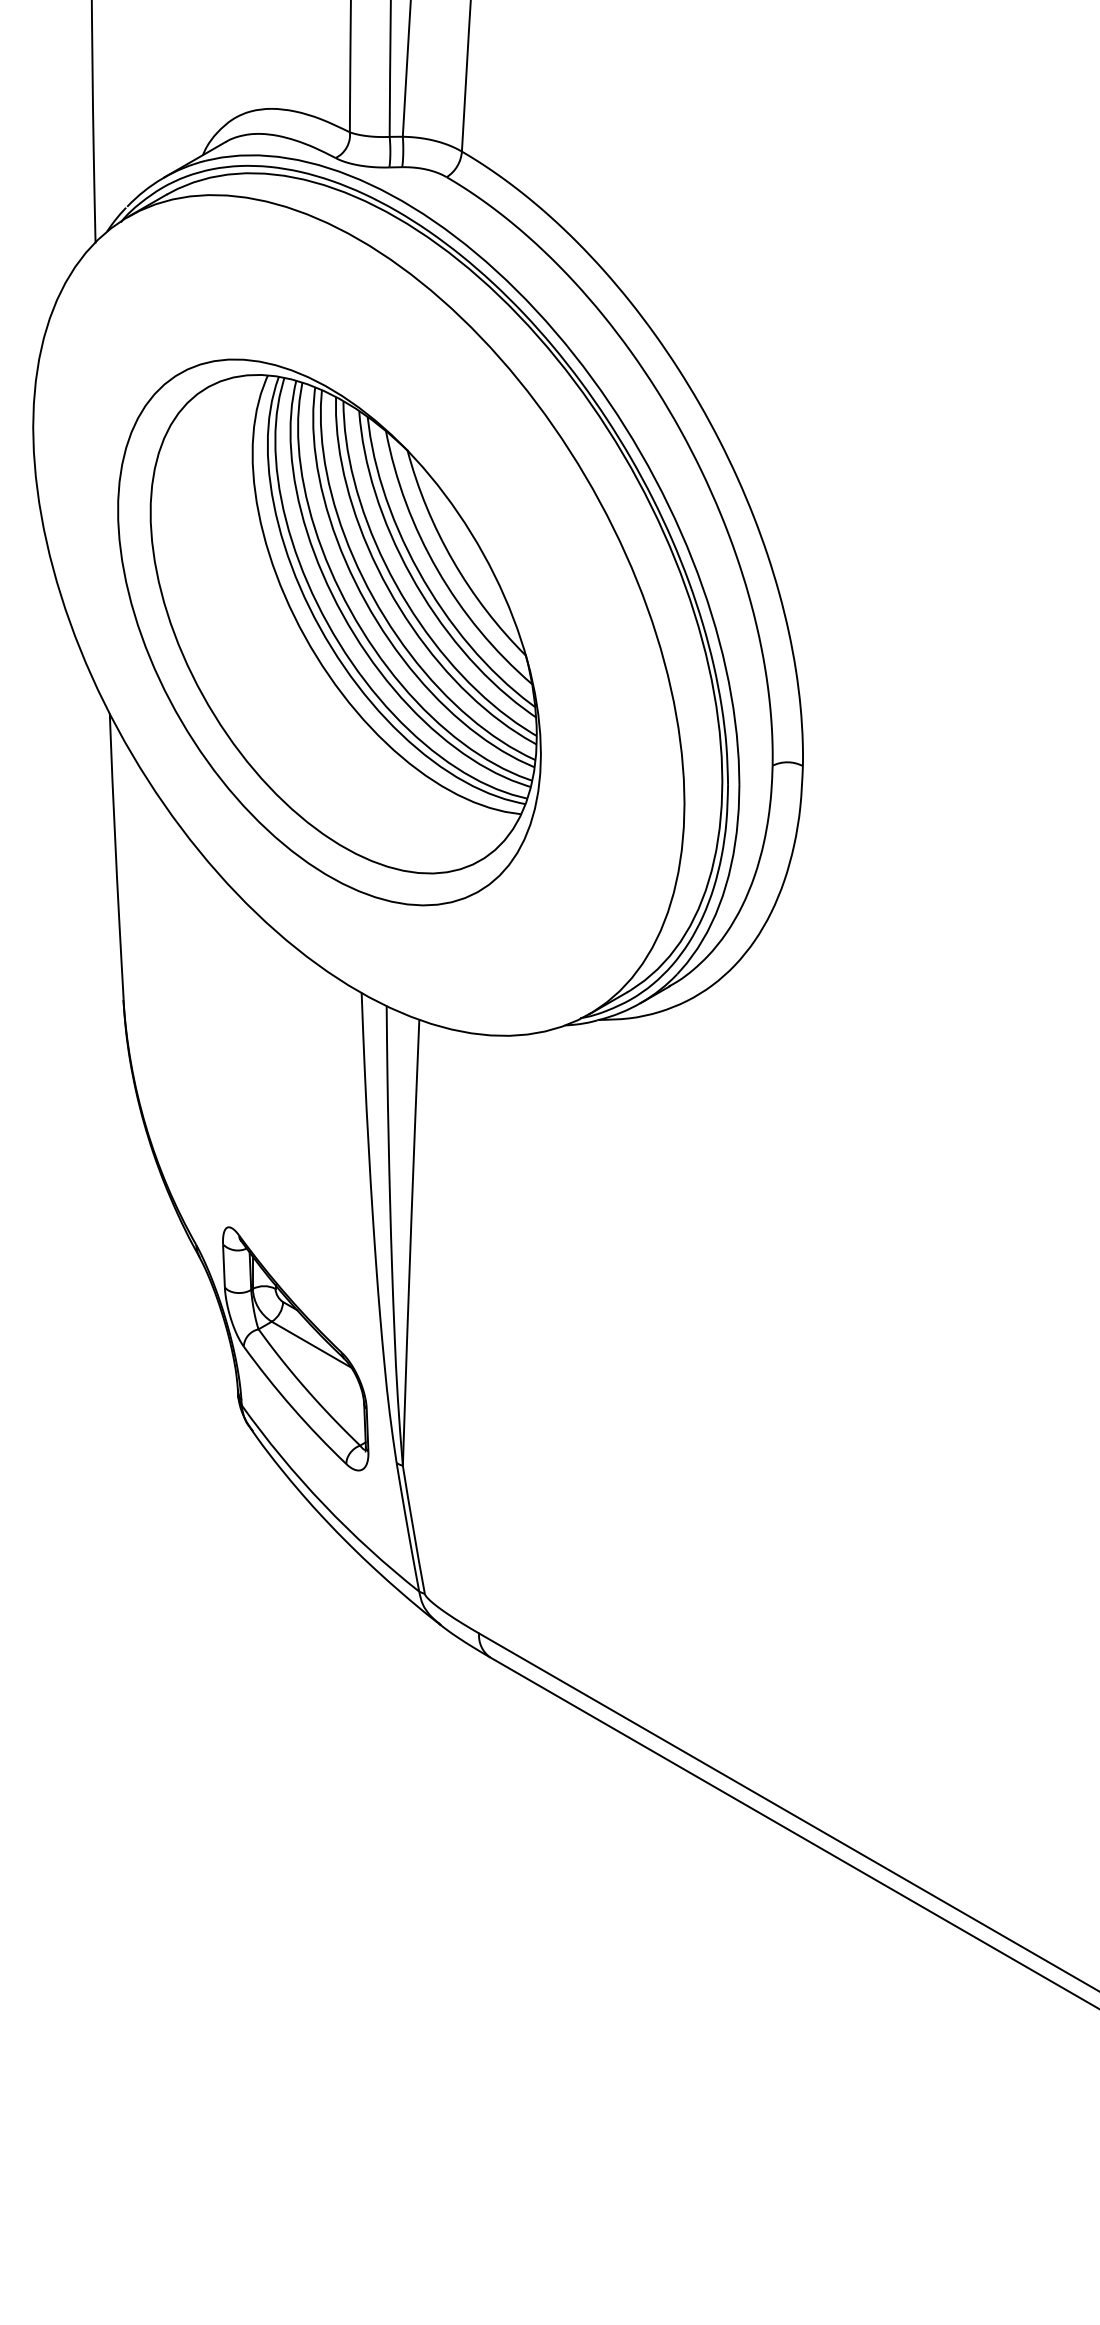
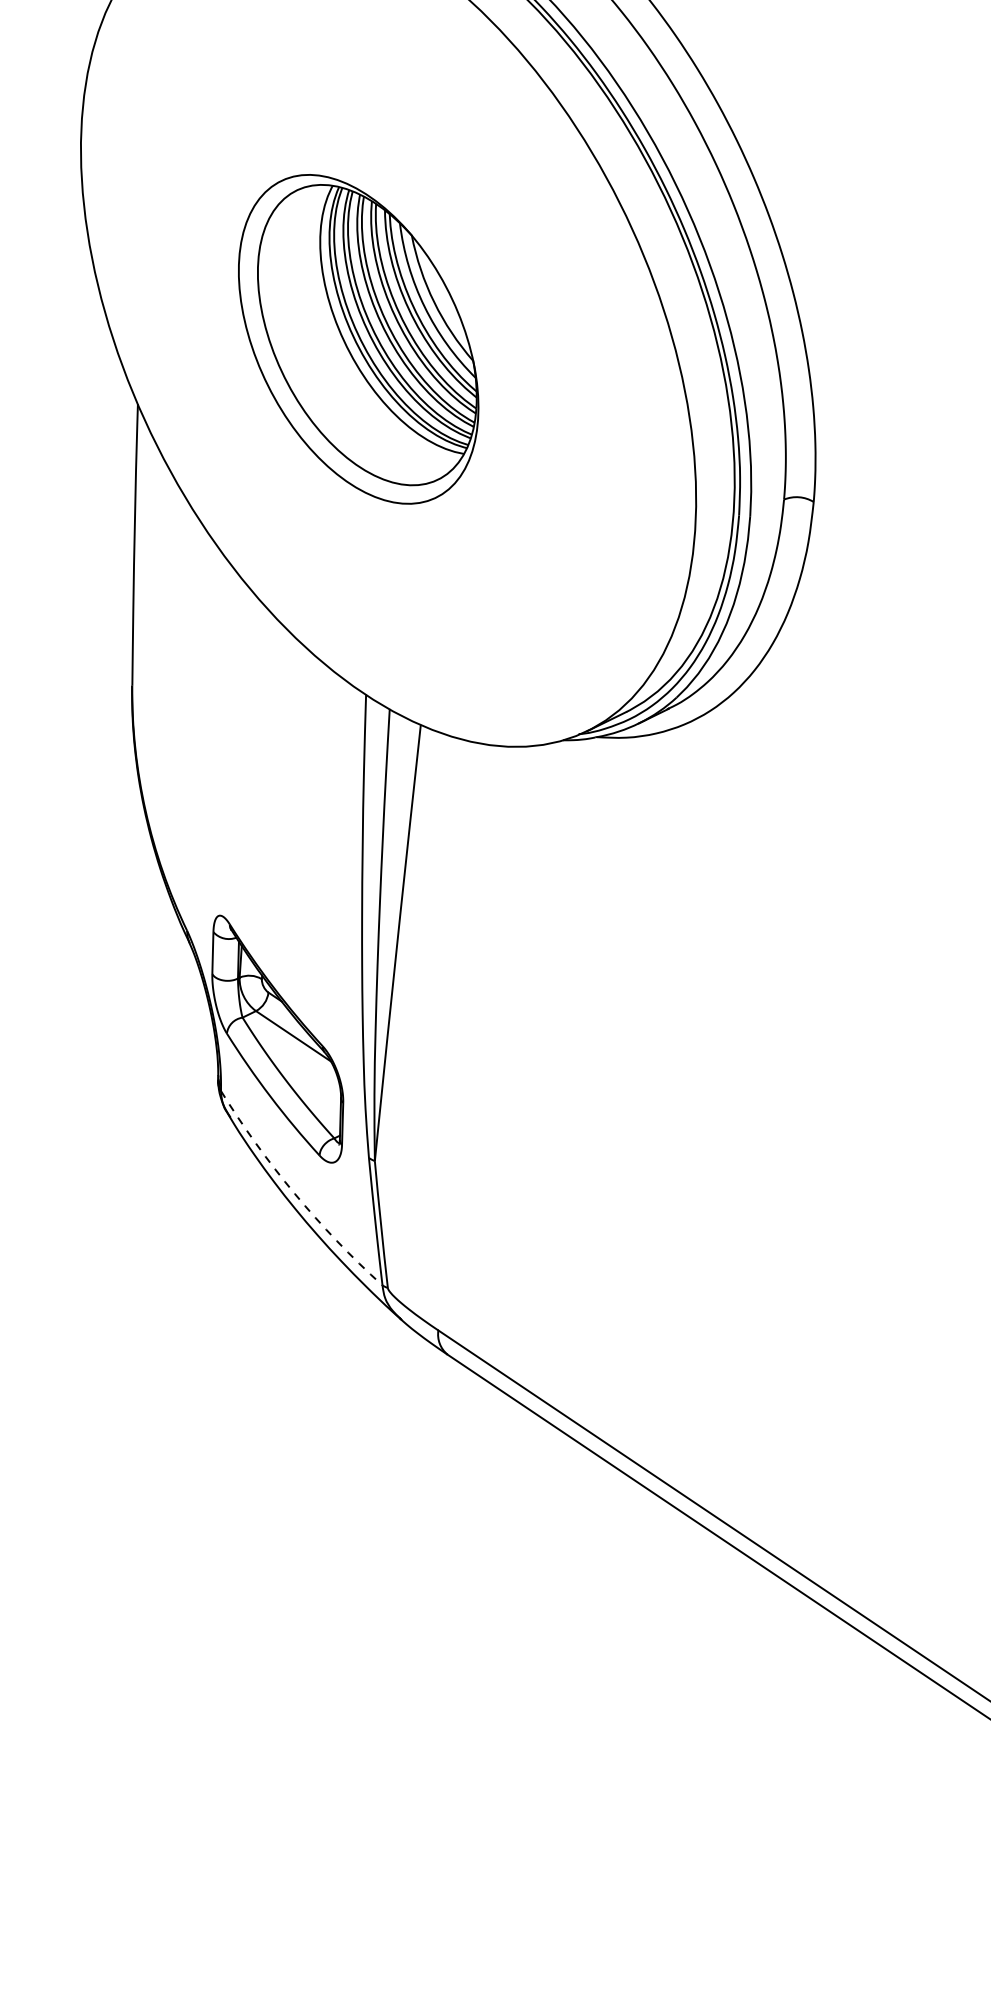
part: (329, 632) -> (358, 339), size x0.6
arc: (323, 1504) -> (294, 1193), solid -> dashed

